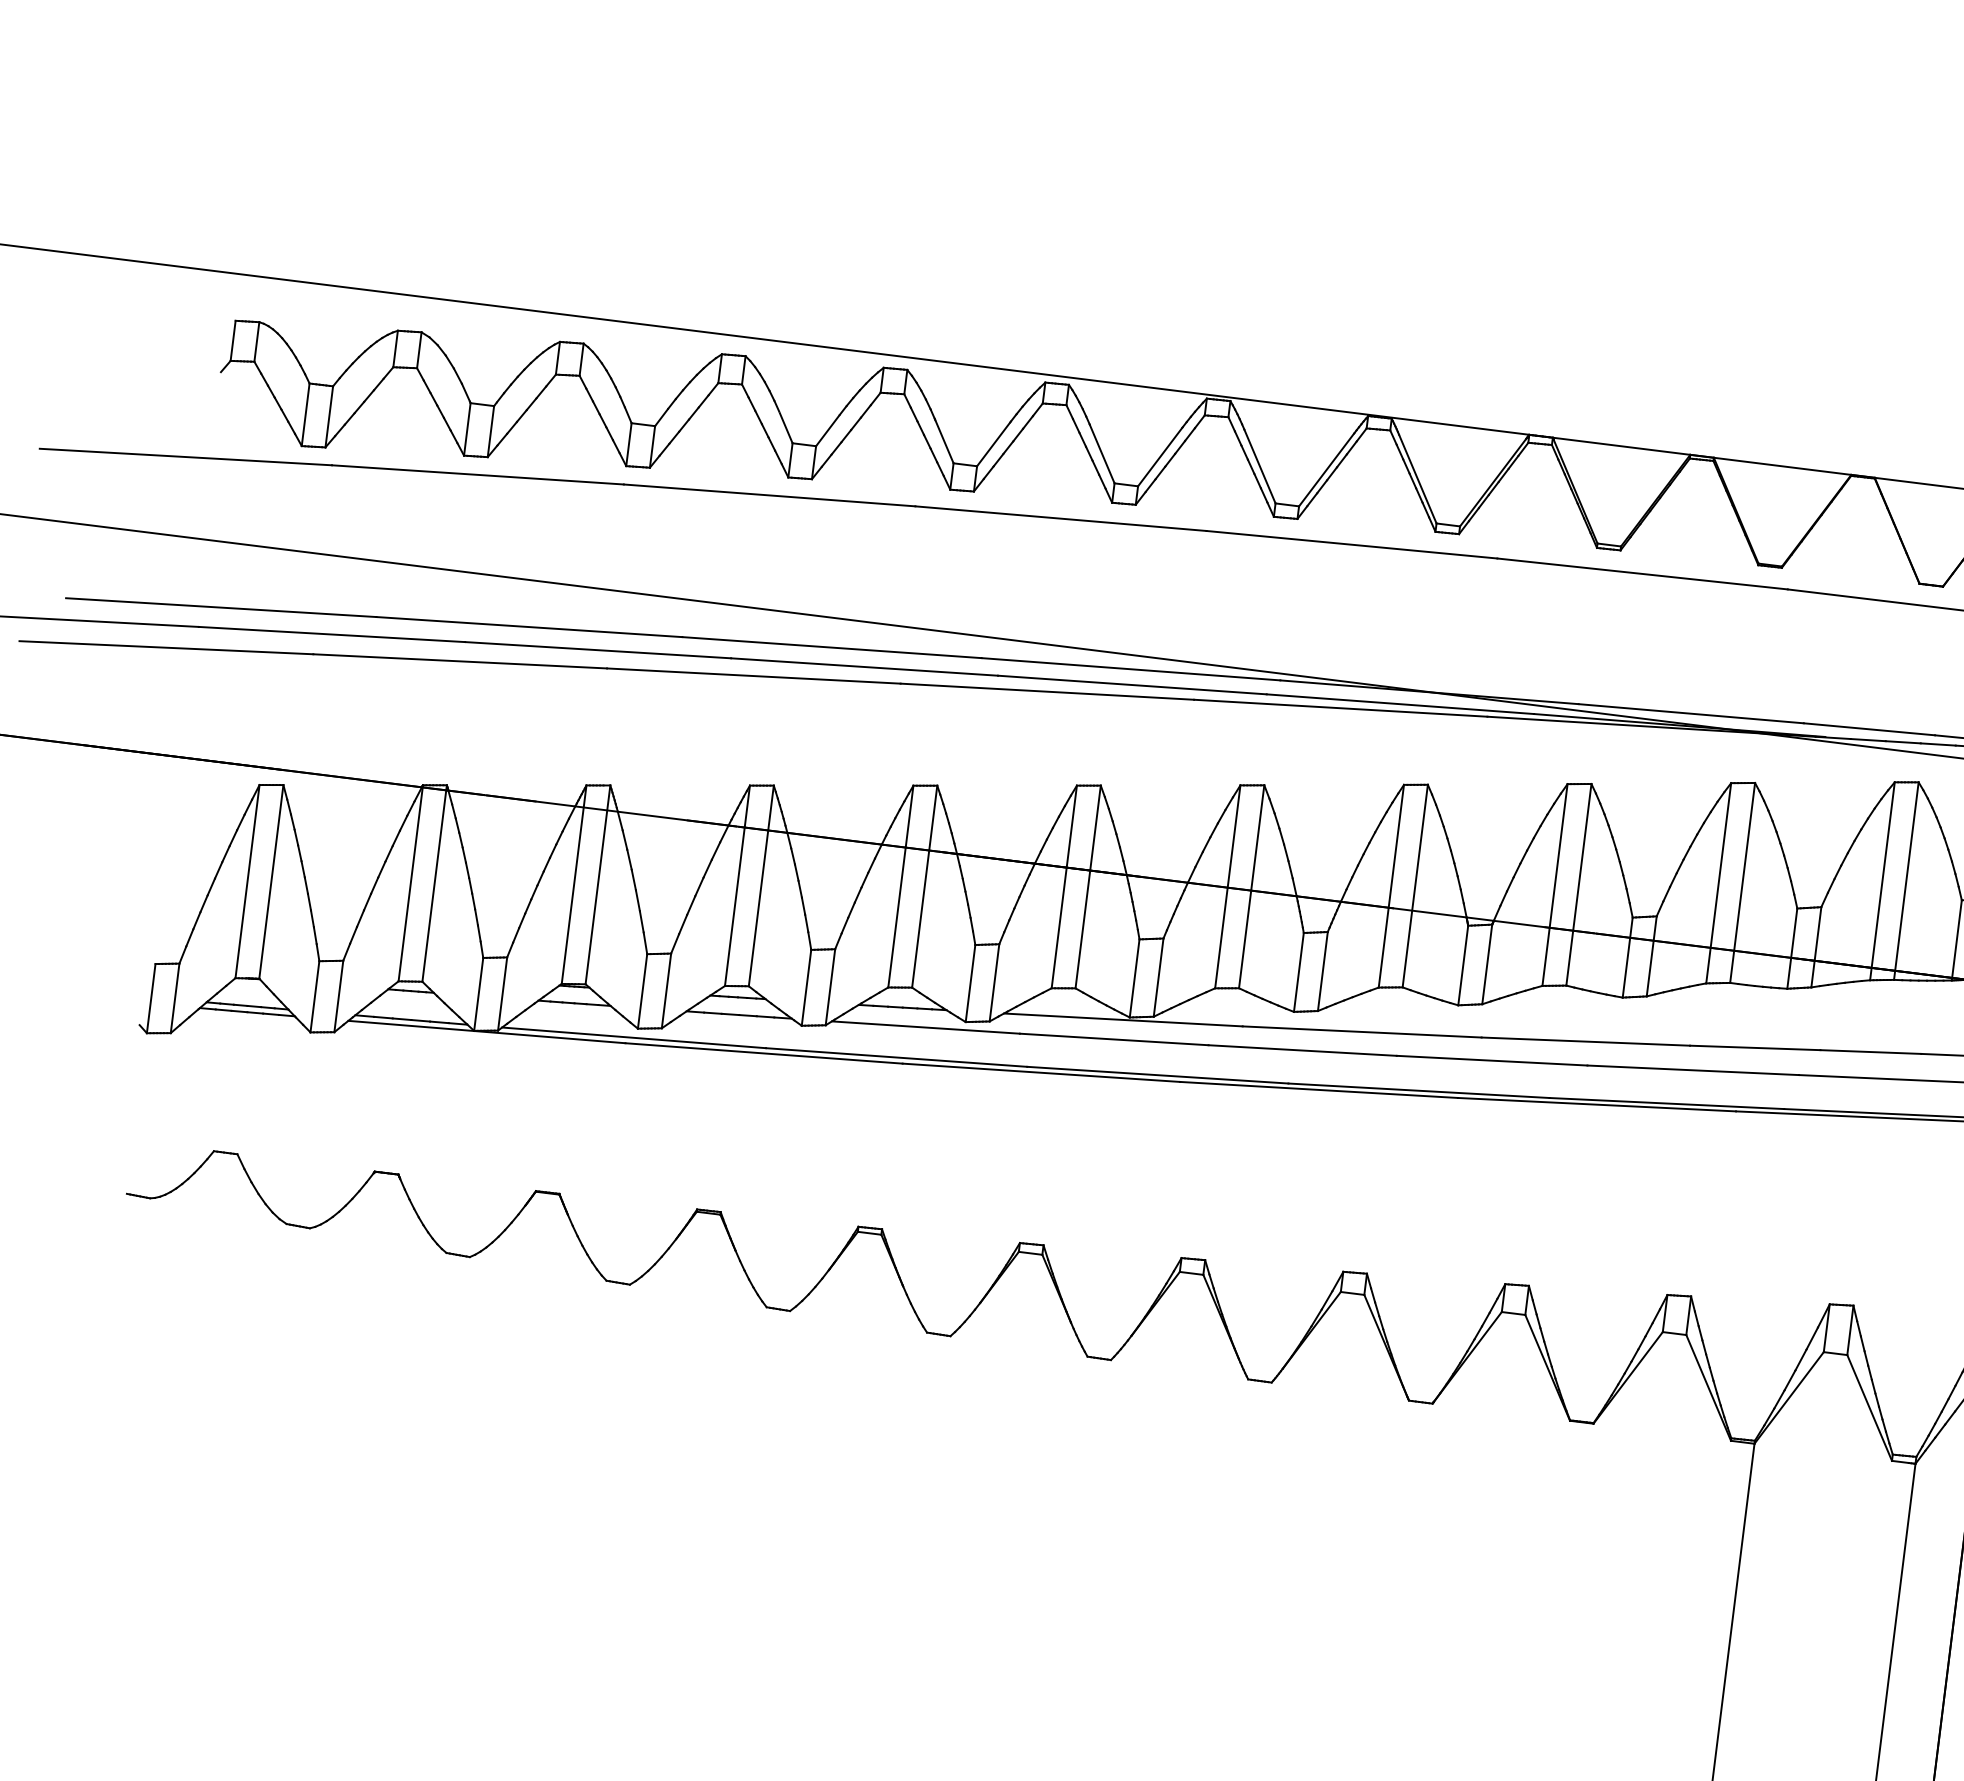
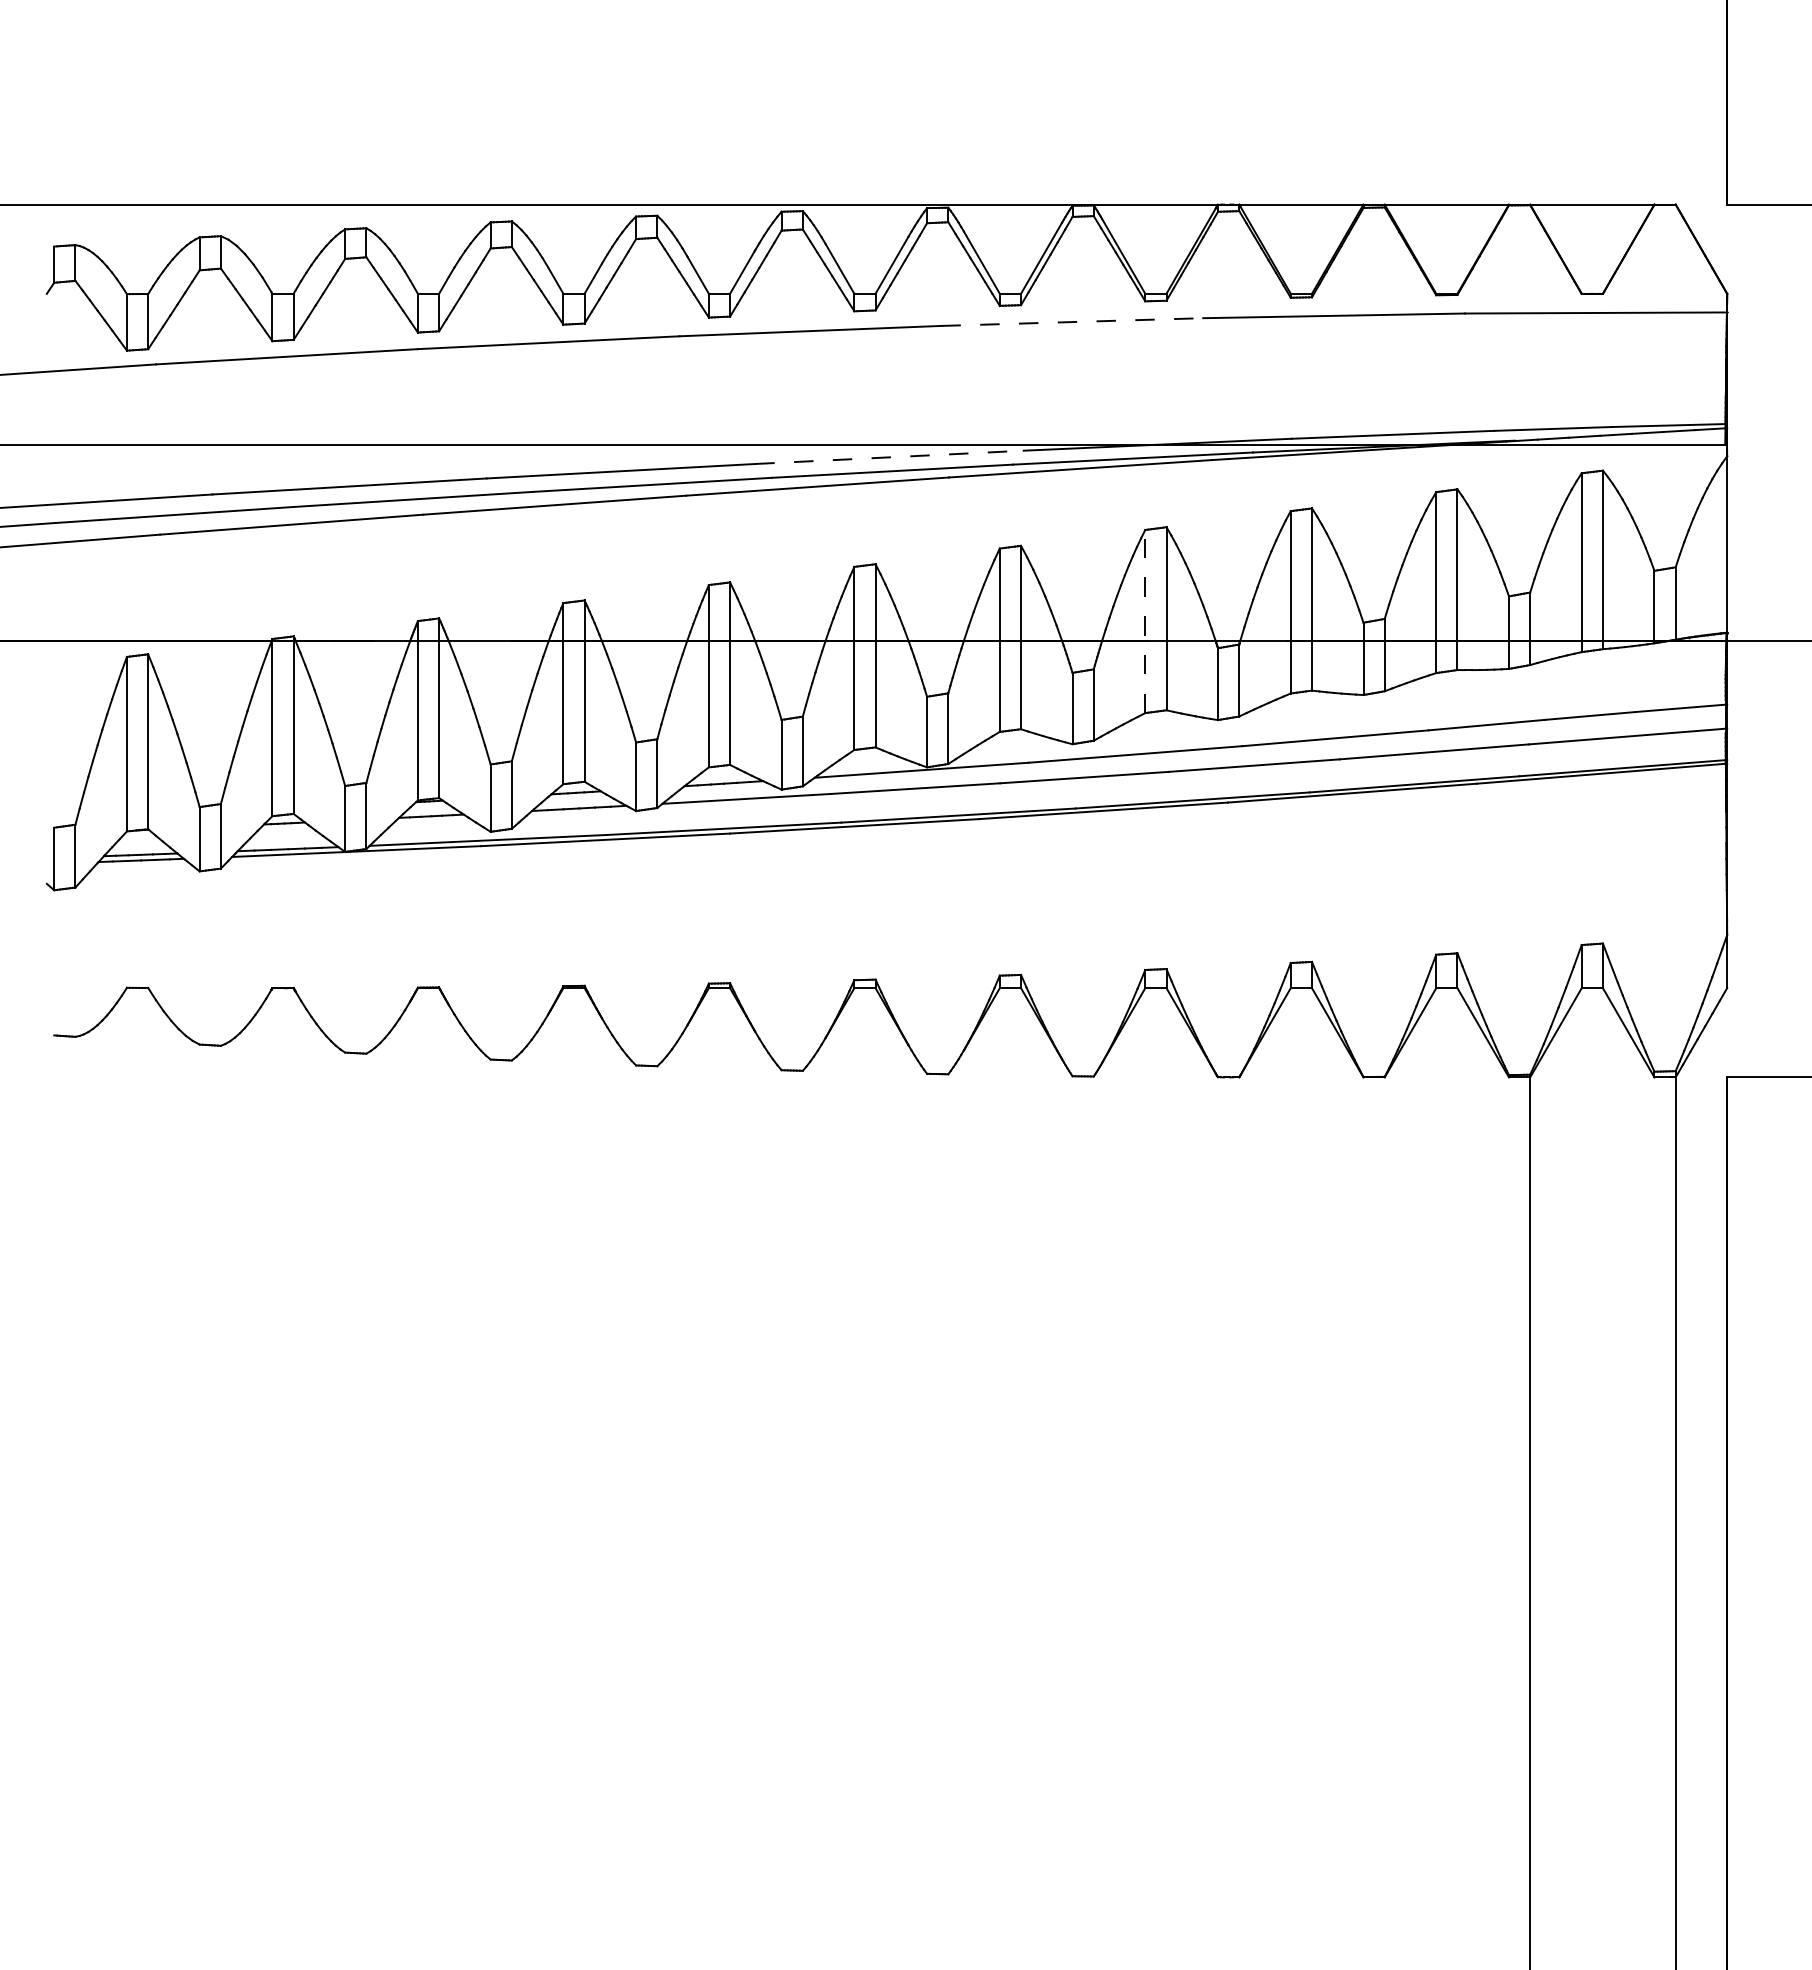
line: (1352, 545) -> (1072, 322), solid -> dashed
line: (1132, 669) -> (890, 457), solid -> dashed
line: (1391, 886) -> (1145, 621), solid -> dashed

